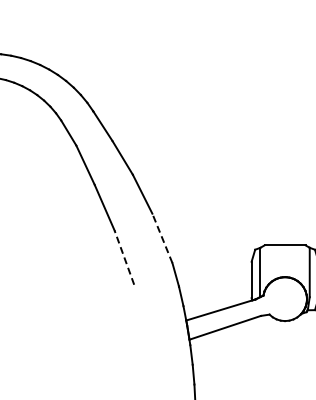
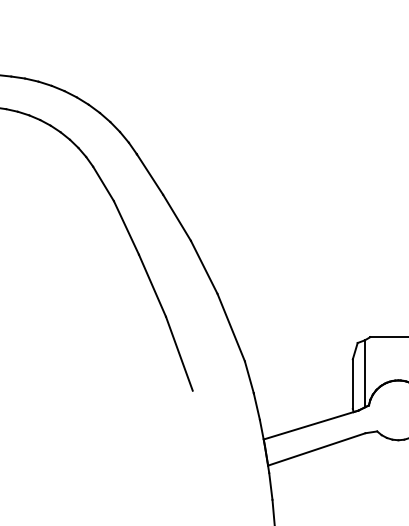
line: (162, 238) -> (231, 327), dashed -> solid
line: (124, 257) -> (179, 353), dashed -> solid

